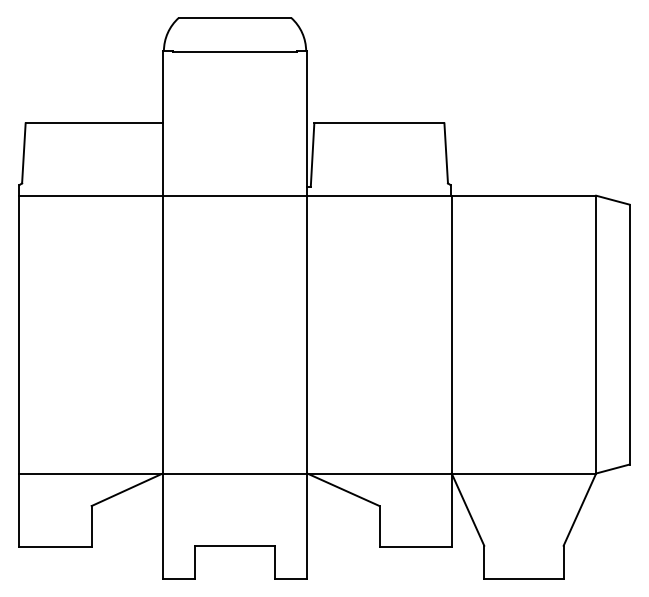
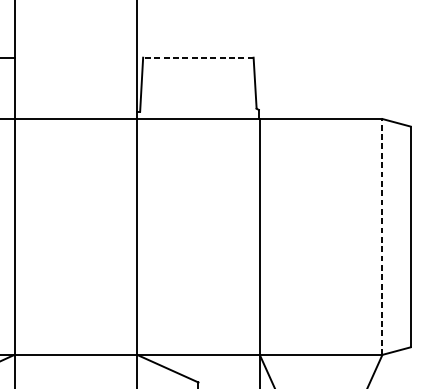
line: (378, 123) -> (197, 57), solid -> dashed
line: (596, 334) -> (382, 236), solid -> dashed

